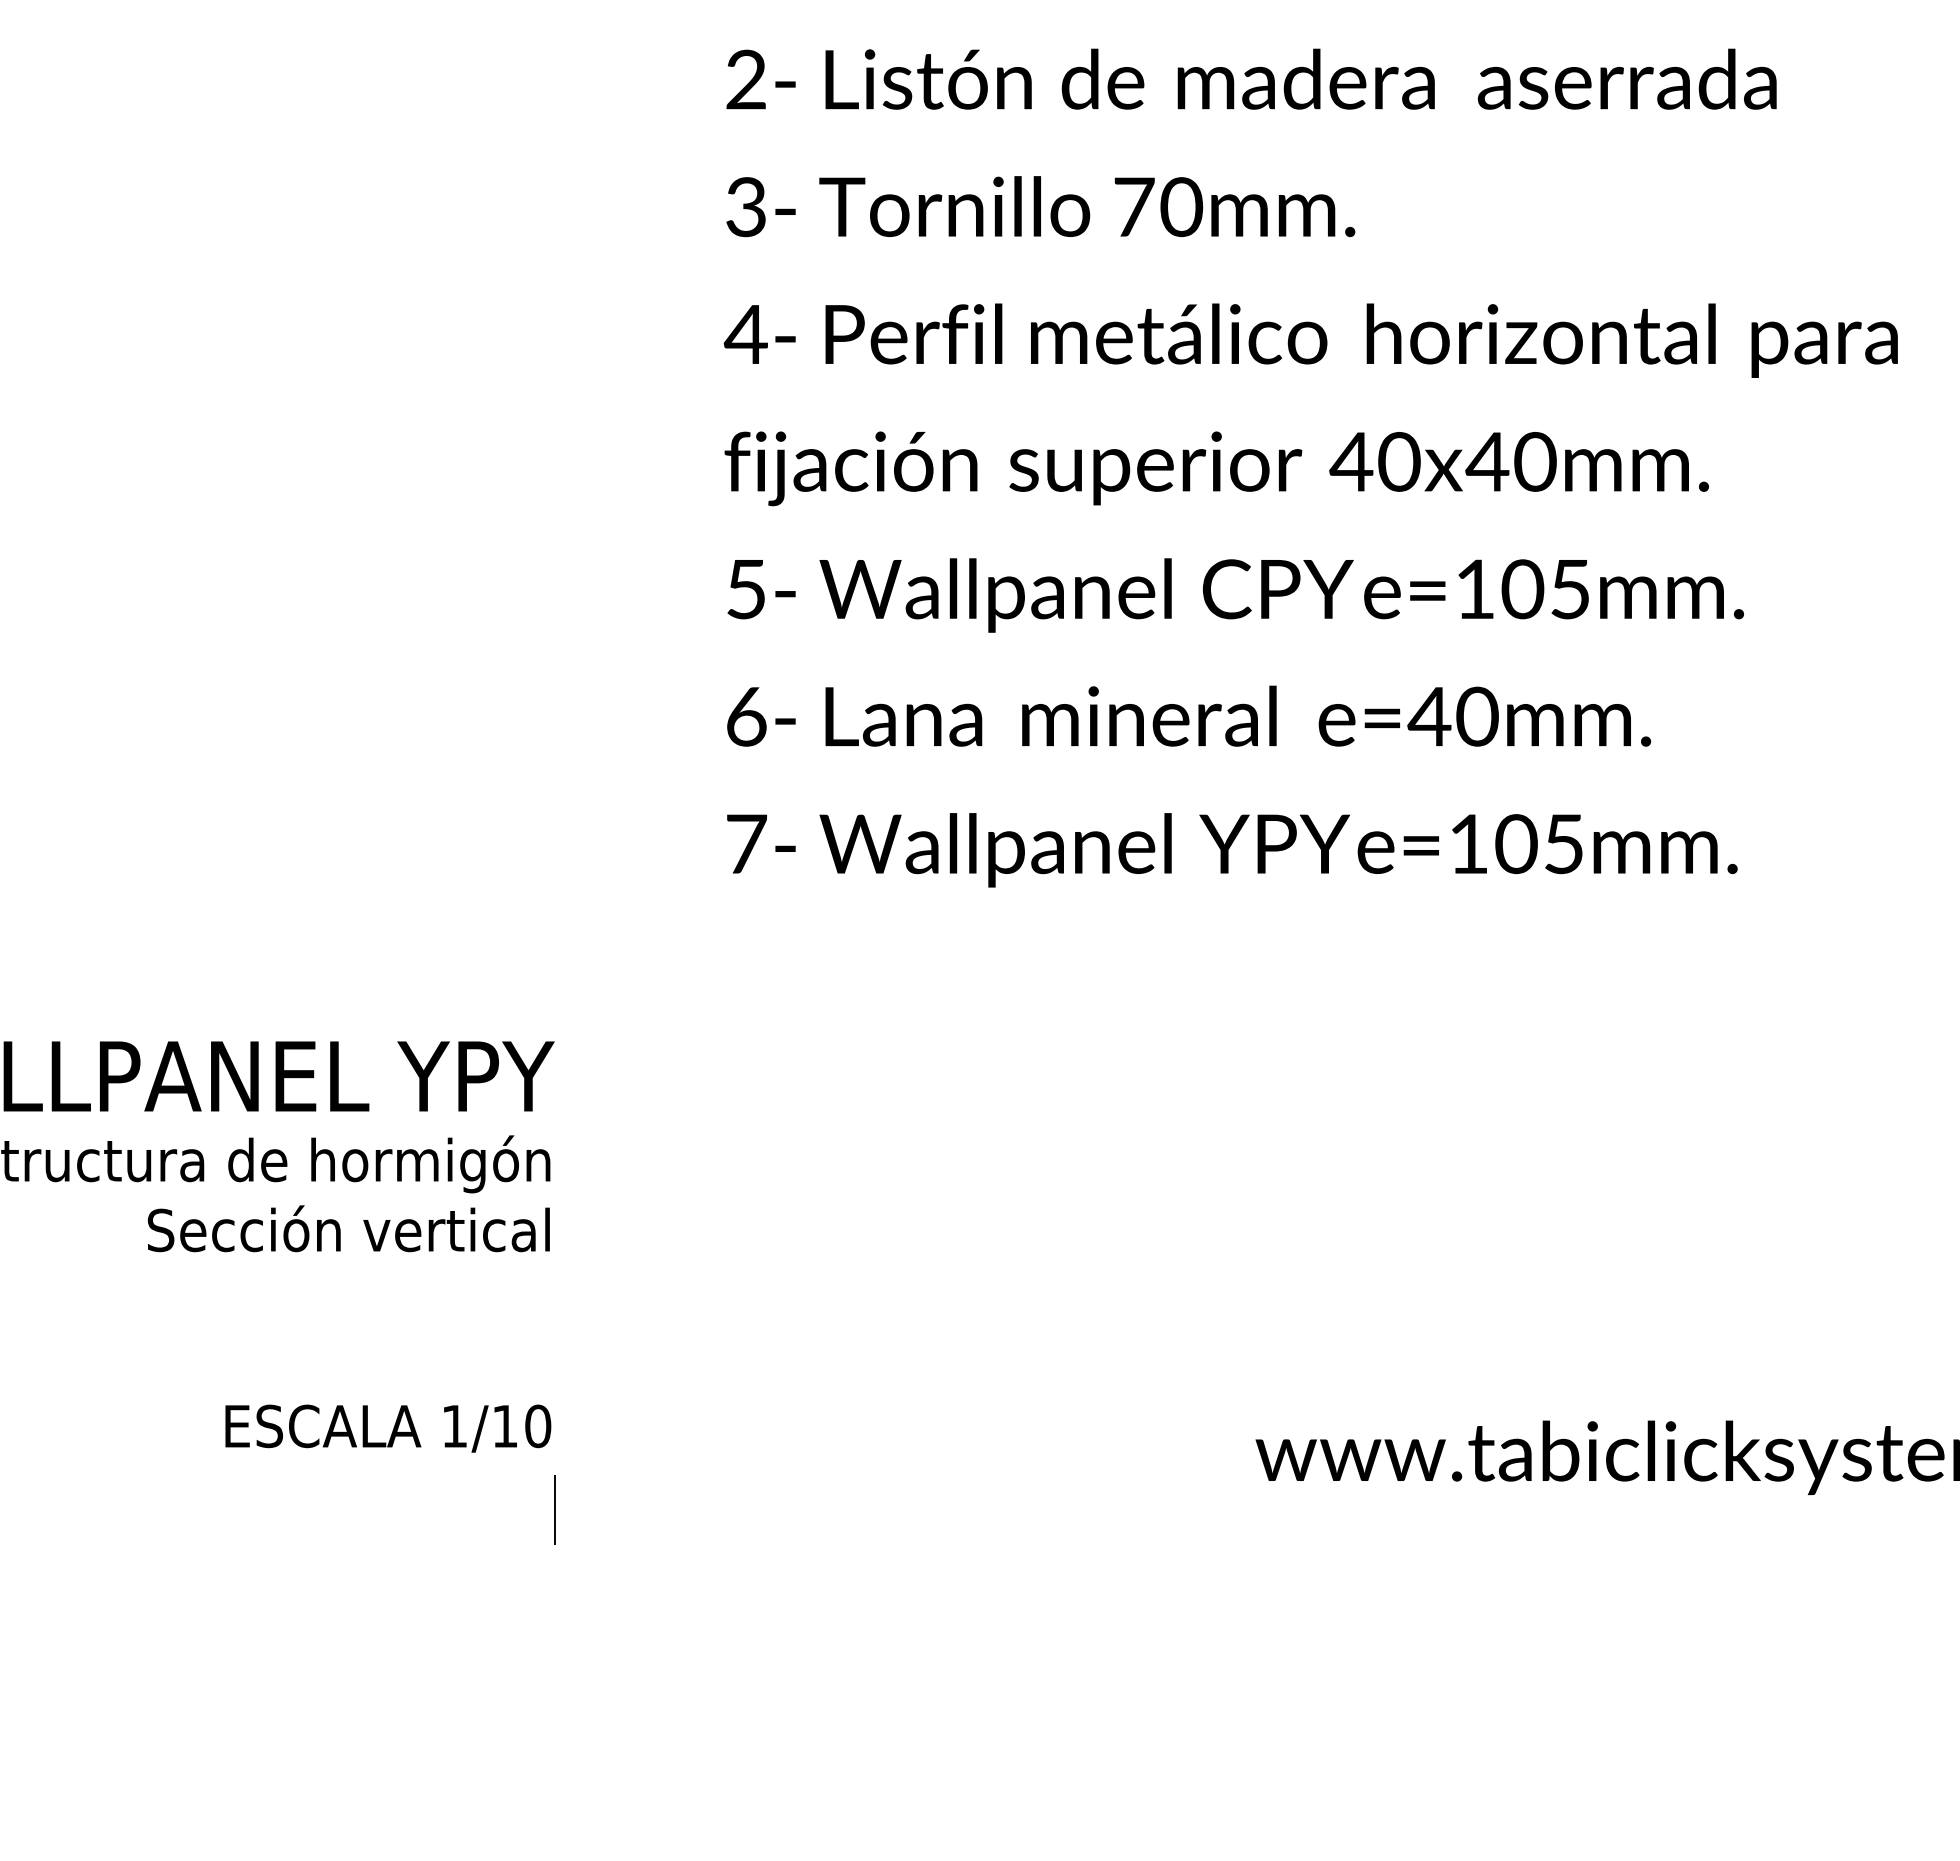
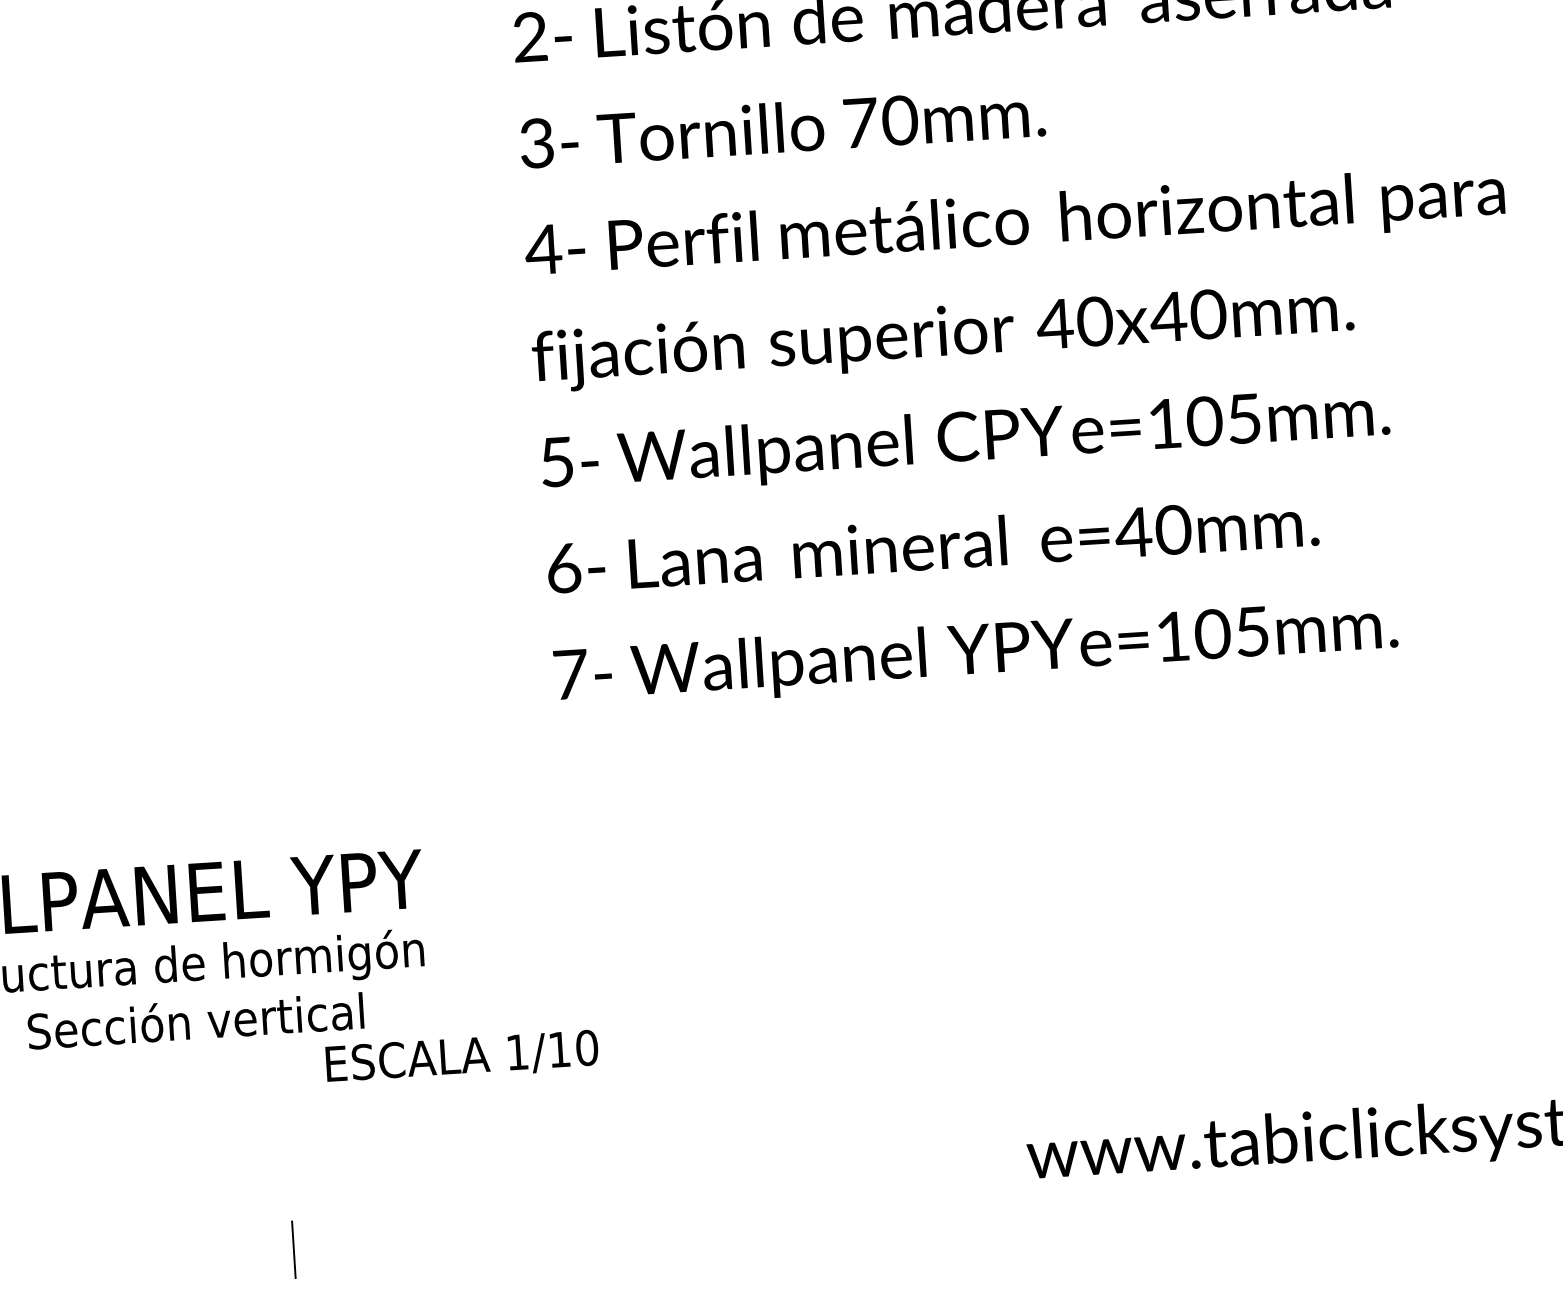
text: (348, 1228) -> (195, 1019), moved
text: (388, 1428) -> (462, 1057), moved
line: (554, 1509) -> (293, 1249), moved

